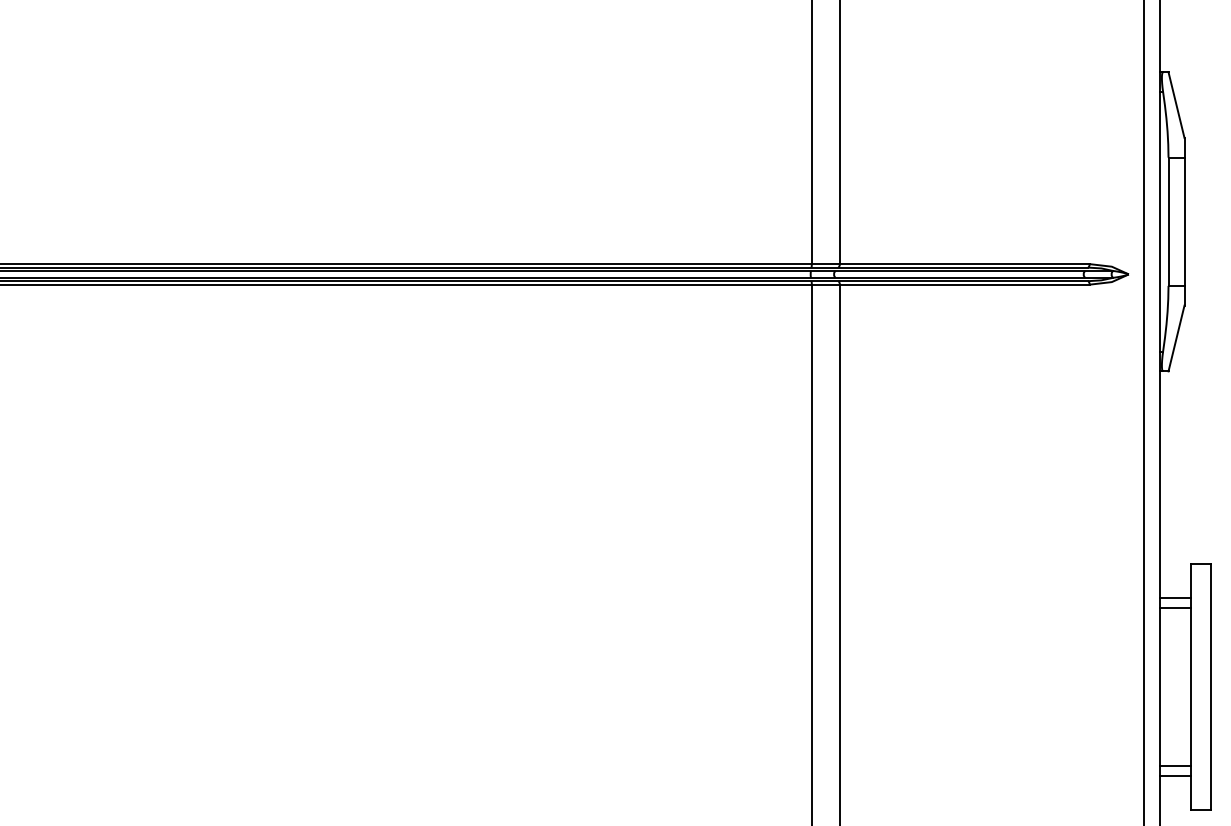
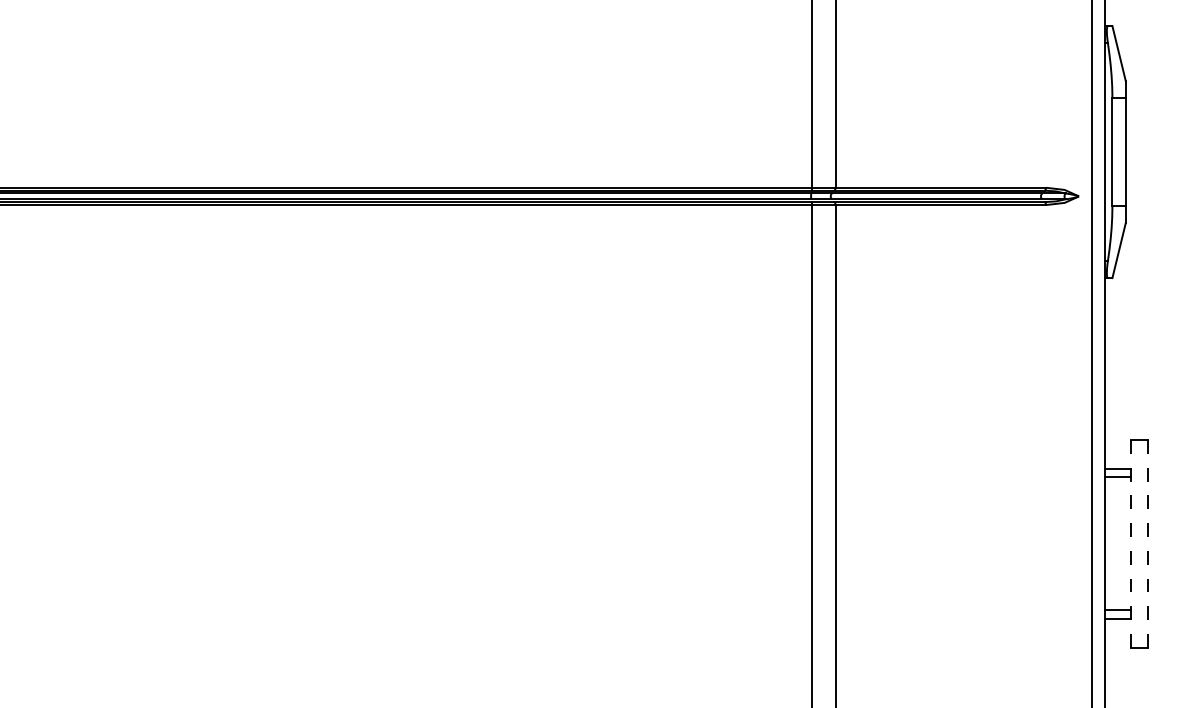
line: (1191, 686) -> (1131, 543), solid -> dashed
line: (1211, 686) -> (1148, 543), solid -> dashed

